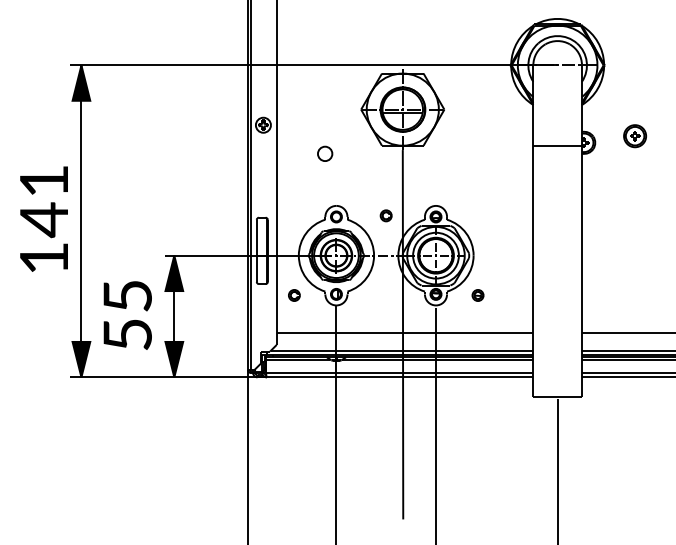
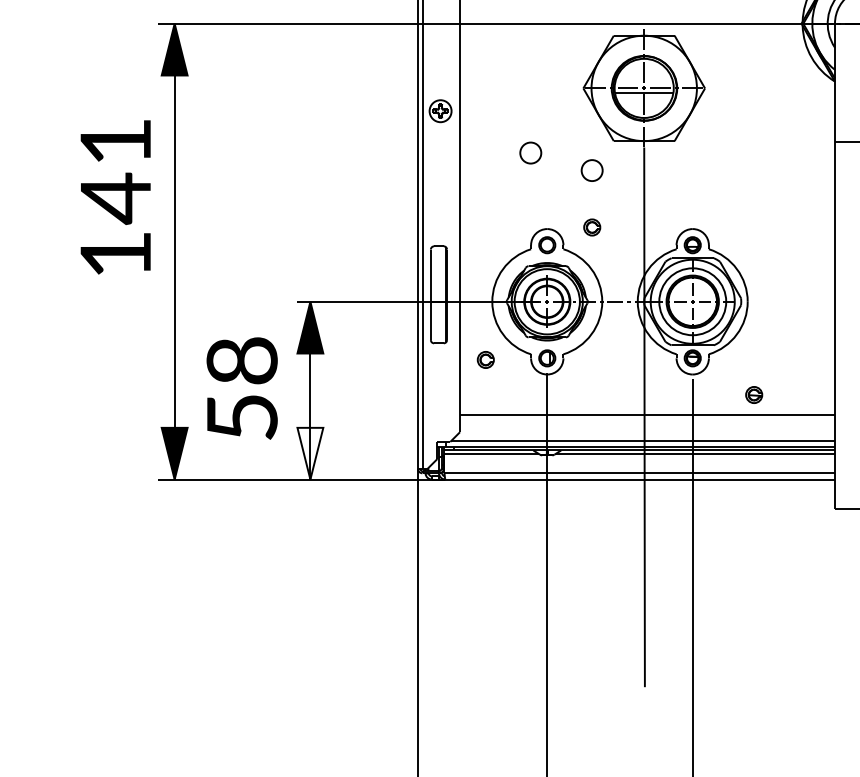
part: (367, 165) -> (592, 170), added
part: (385, 215) -> (591, 227), moved
text: (43, 218) -> (114, 196), moved
part: (477, 295) -> (753, 395), moved
text: (127, 296) -> (241, 361), 55 -> 58
fill: (174, 359) -> (310, 453), removed

